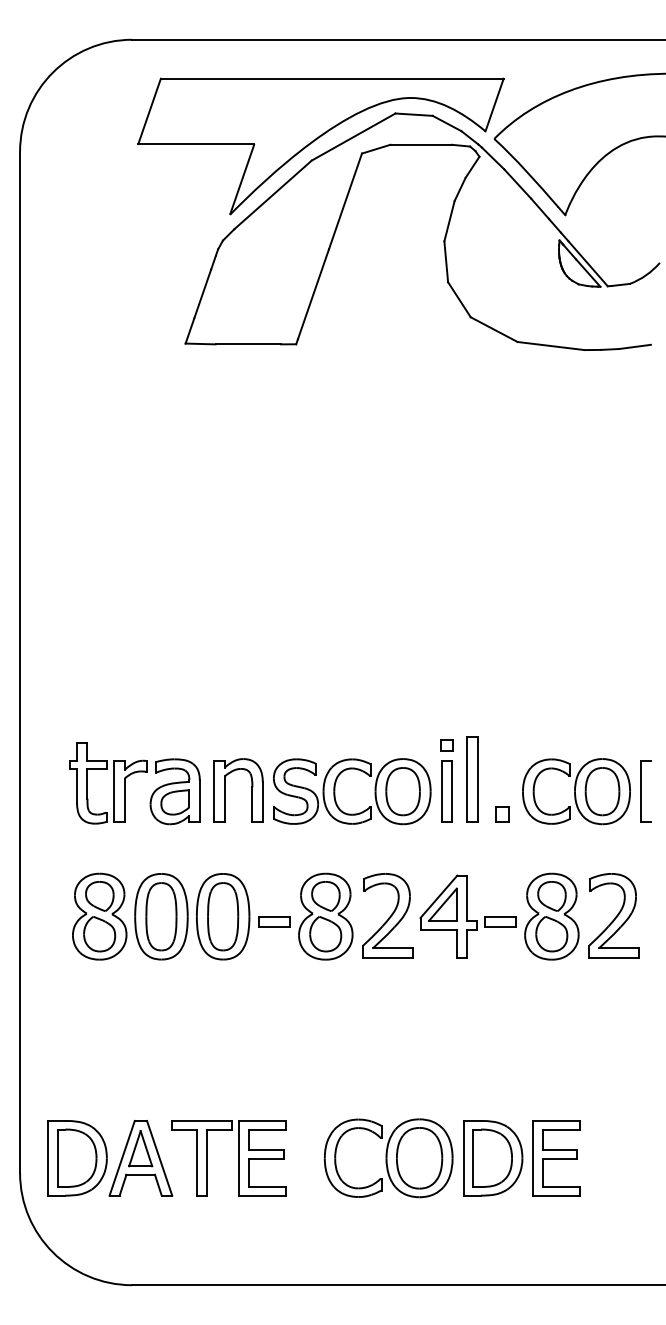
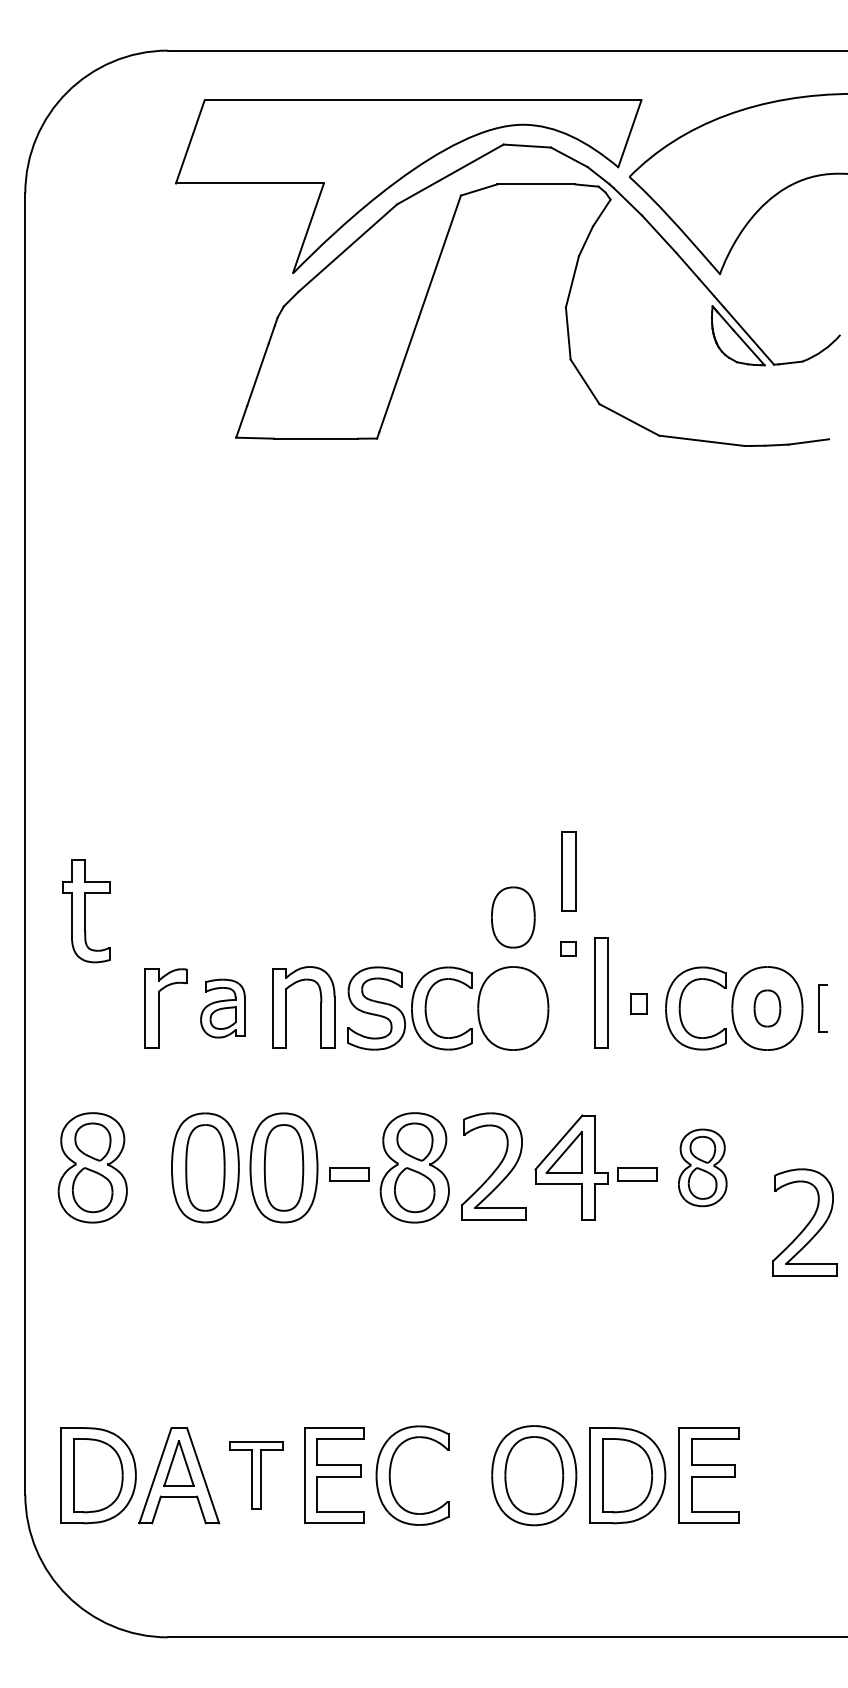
part: (88, 783) -> (86, 911), moved
part: (174, 791) -> (222, 1008), size x0.7
part: (403, 791) -> (513, 917), moved
part: (446, 791) -> (568, 871), moved
part: (602, 791) -> (767, 1008), size x0.6
part: (645, 791) -> (822, 1008), size x0.6
part: (502, 814) -> (638, 1003), moved
part: (613, 915) -> (804, 1222), moved
part: (99, 916) -> (92, 1167), moved
part: (551, 916) -> (702, 1167), size x0.7
part: (201, 1158) -> (256, 1475), size x0.7
part: (335, 1158) -> (390, 1475), moved

